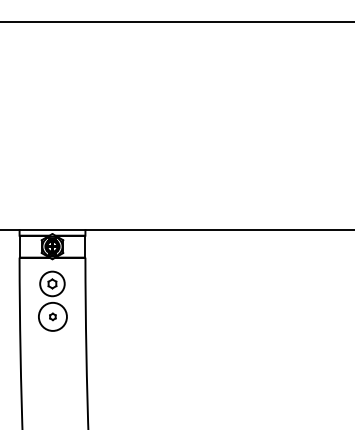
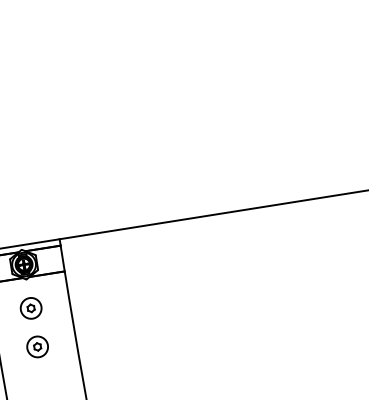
part: (52, 283) -> (30, 307), size x0.71
circle: (52, 316) -> (37, 346), size x0.62

